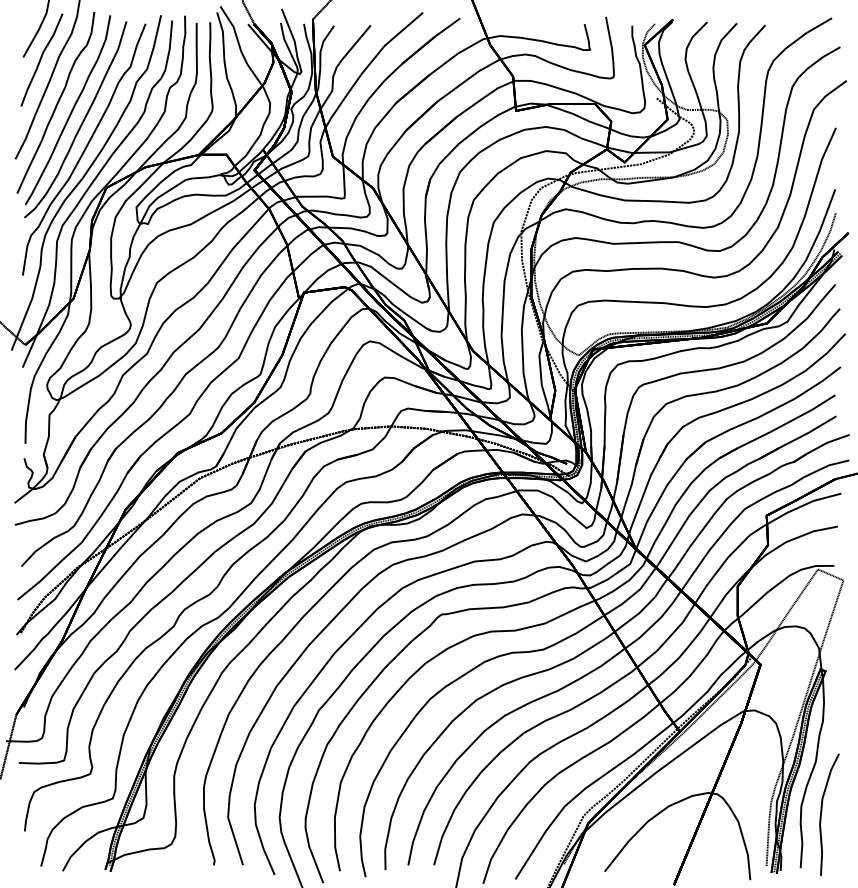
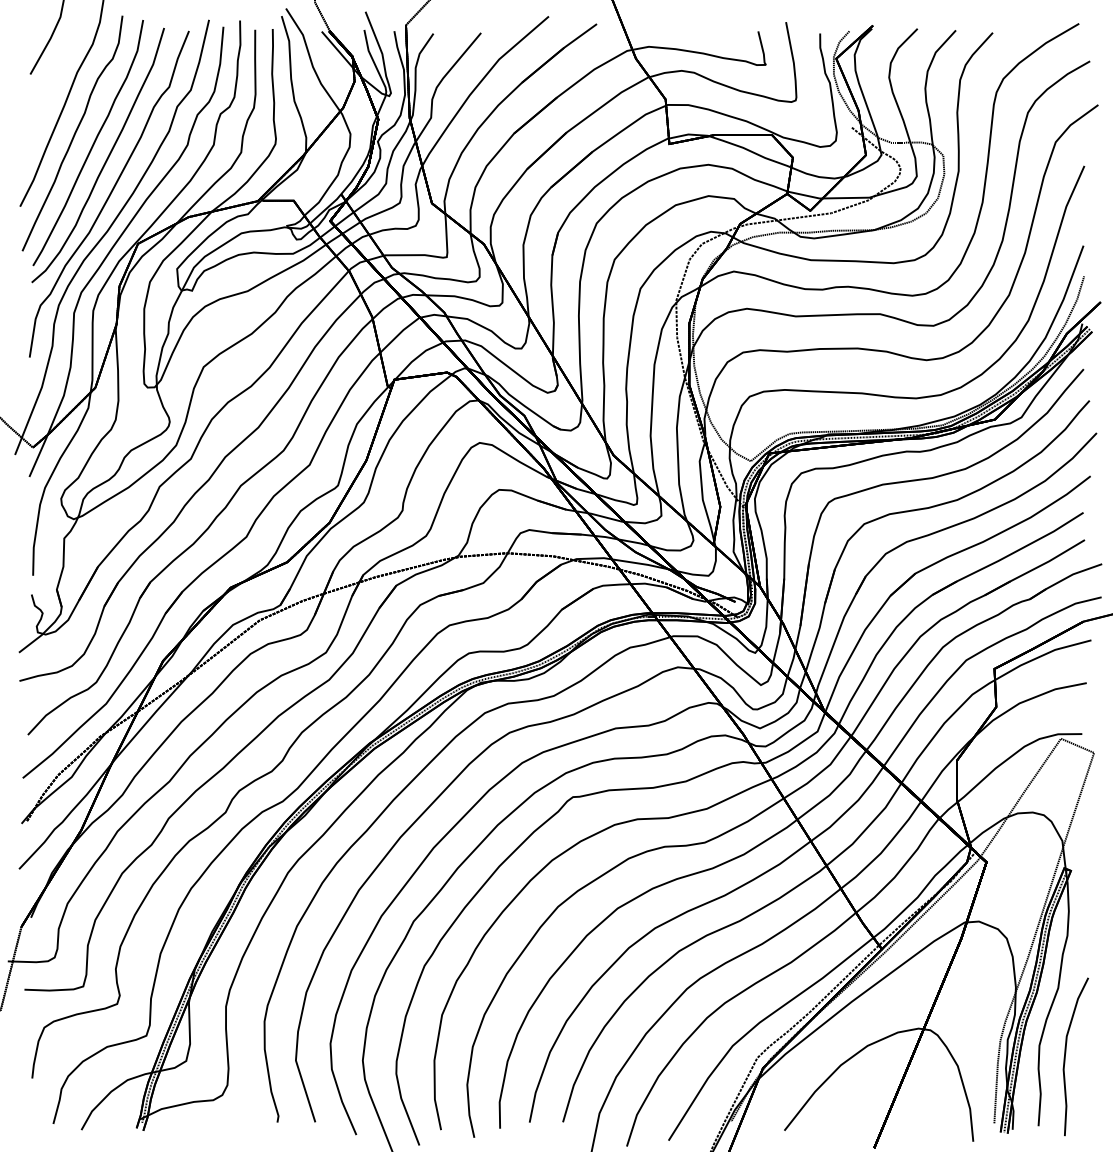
curve: (41, 59) -> (53, 77), removed

